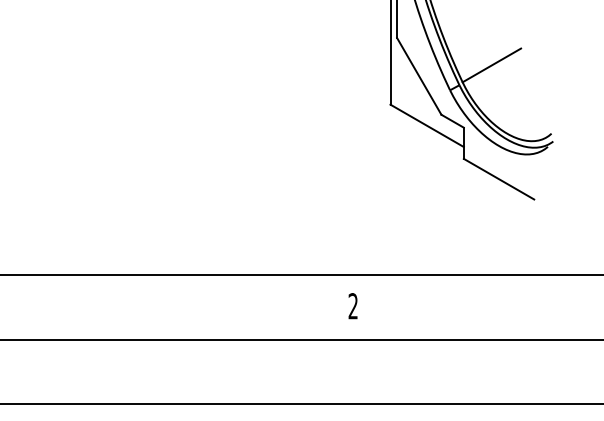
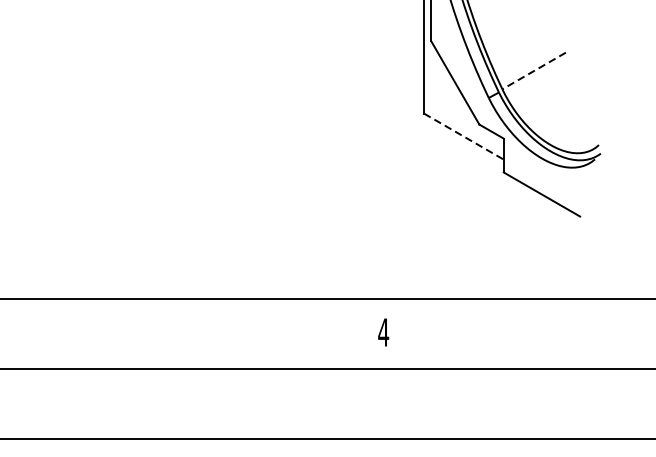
line: (491, 65) -> (533, 71), solid -> dashed
line: (427, 126) -> (464, 137), solid -> dashed
text: (353, 306) -> (383, 332), 2 -> 4

